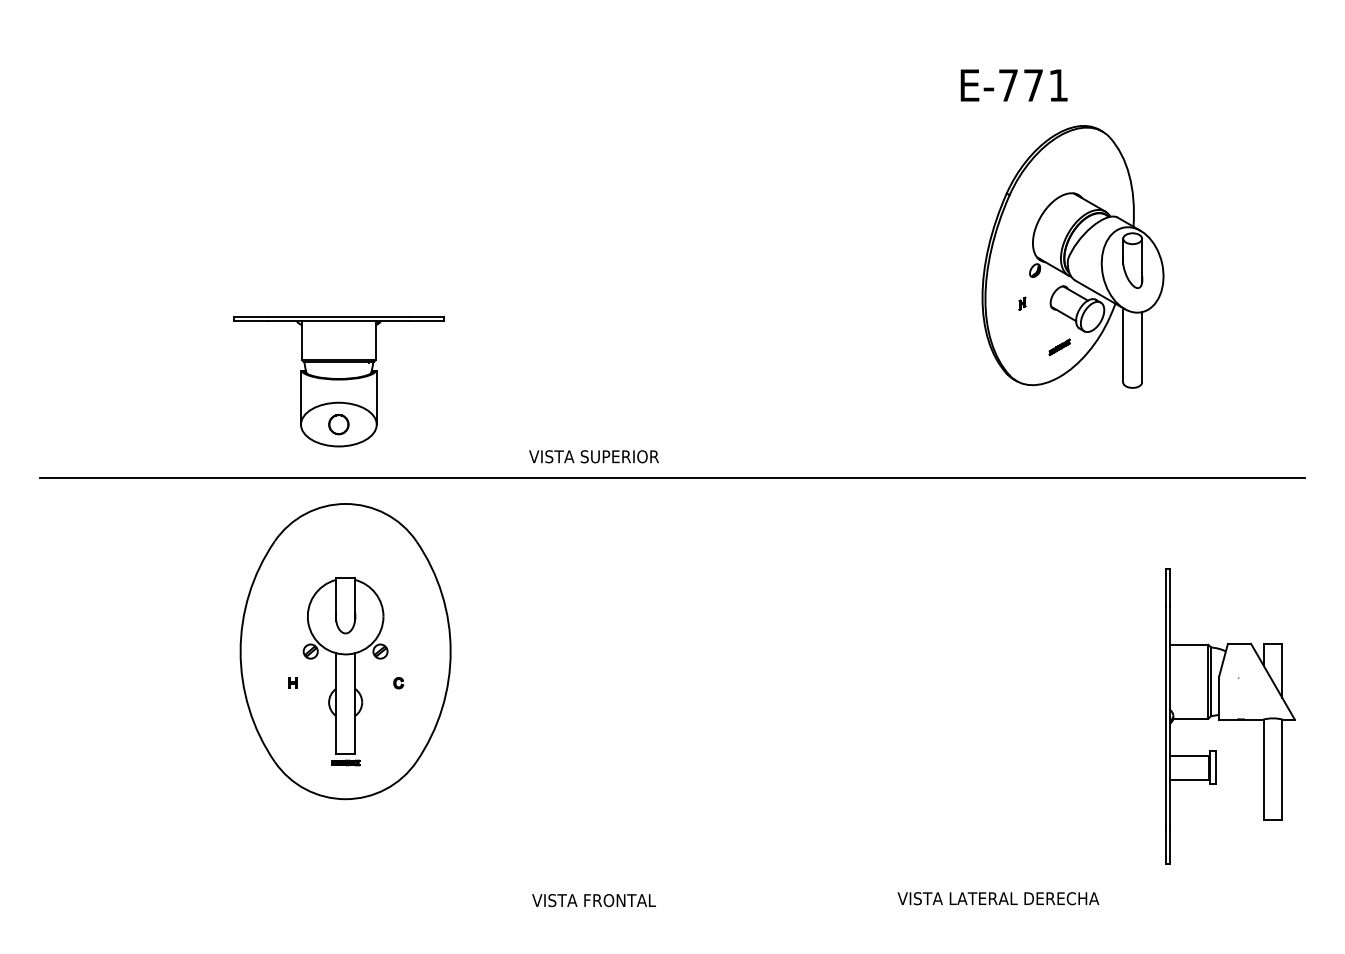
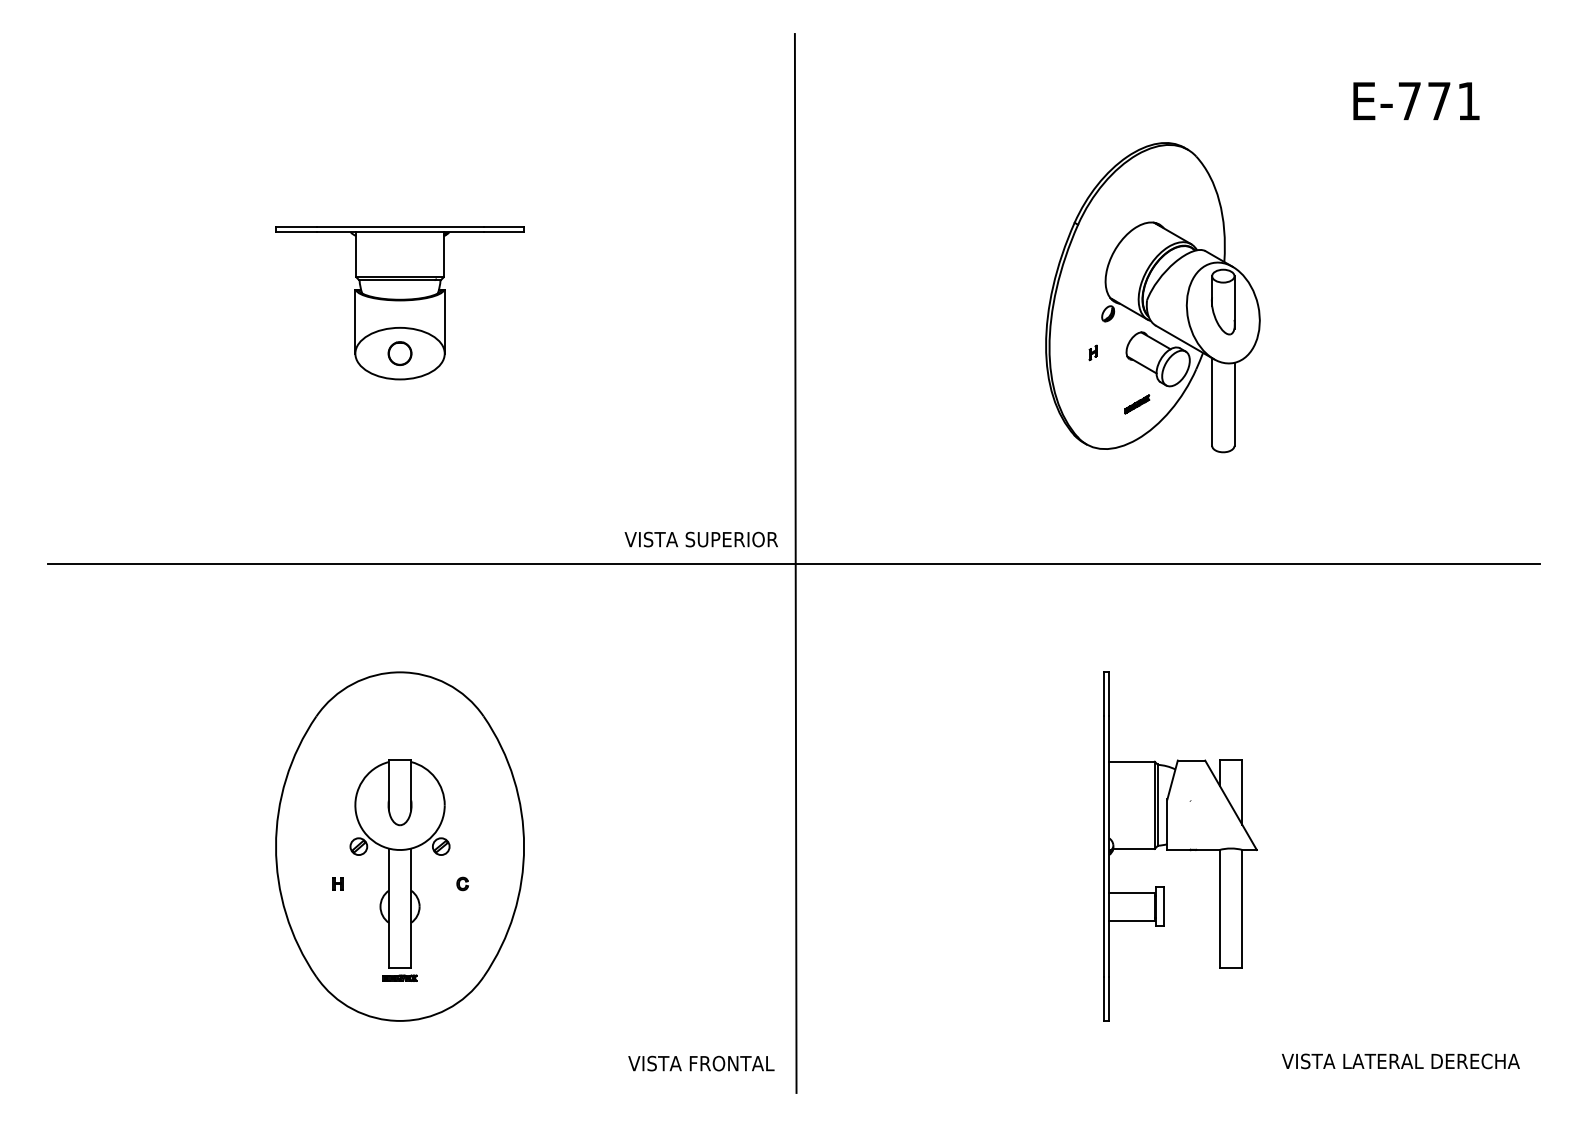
text: (1014, 84) -> (1416, 100), moved
part: (1072, 256) -> (1152, 297), moved
part: (338, 382) -> (399, 303), moved
line: (673, 477) -> (795, 563), added
part: (345, 651) -> (399, 846), moved
part: (1230, 716) -> (1180, 846), moved
text: (998, 898) -> (1400, 1061), moved

